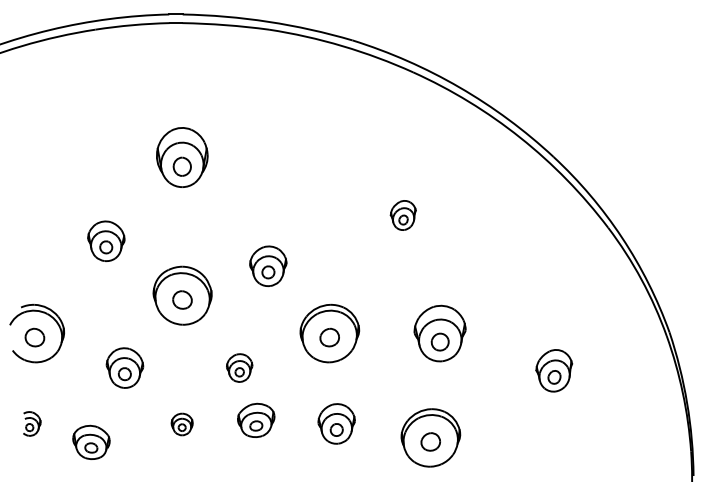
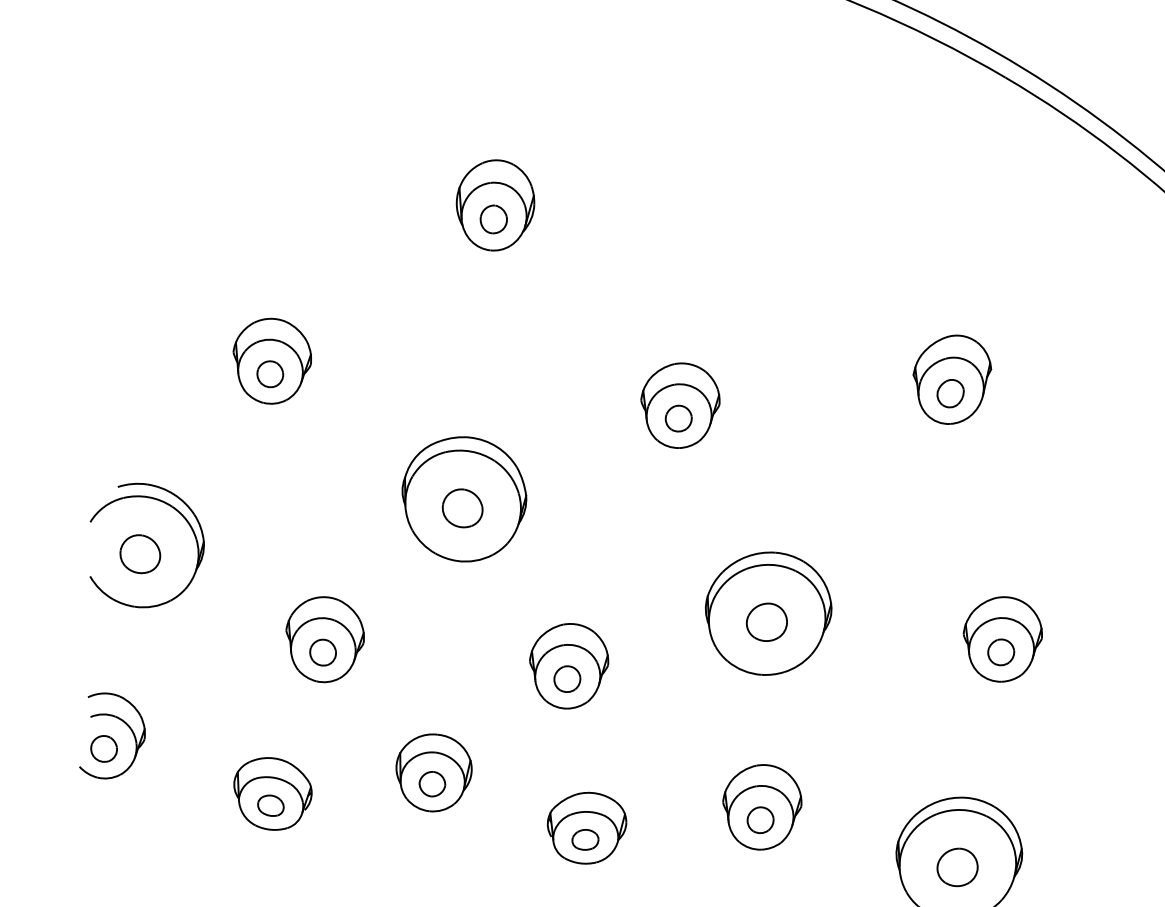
part: (182, 157) -> (495, 205), size x0.71
part: (403, 215) -> (951, 379), size x1.43
part: (106, 240) -> (272, 359), moved
part: (268, 266) -> (680, 406), moved
part: (439, 333) -> (1001, 638), size x0.71
part: (239, 367) -> (568, 664), size x1.43
part: (256, 419) -> (587, 826), moved
part: (32, 423) -> (115, 736), size x1.67
part: (181, 424) -> (431, 772), size x1.67
part: (91, 441) -> (272, 791), moved

